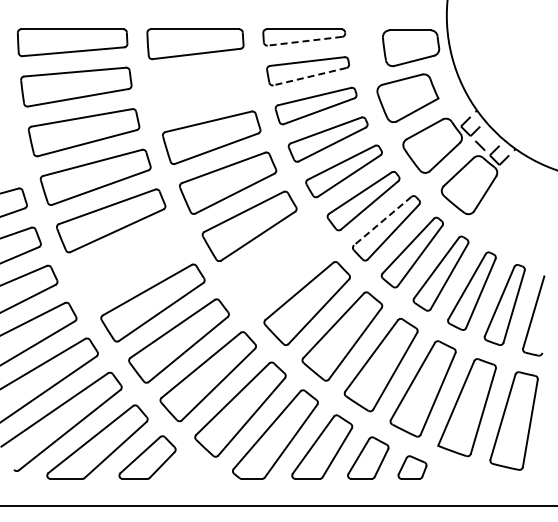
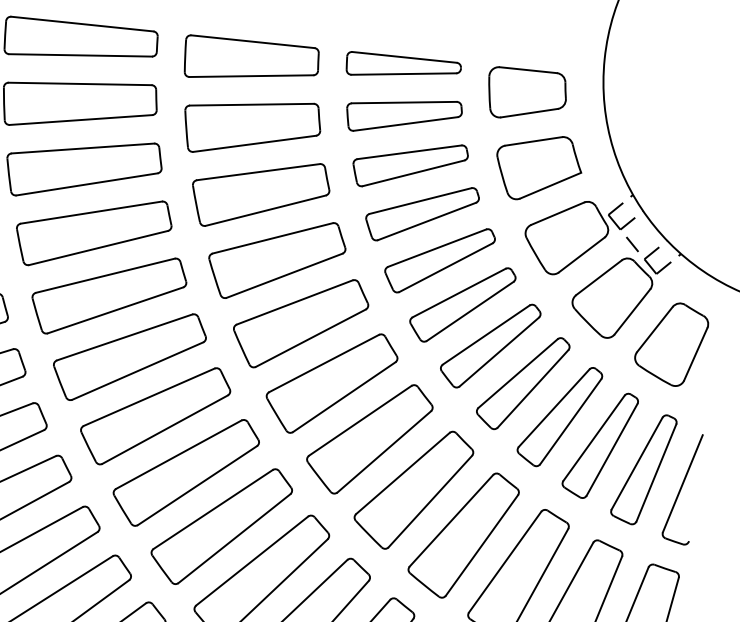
line: (304, 41) -> (403, 74), dashed -> solid
part: (411, 48) -> (527, 95), moved
line: (310, 76) -> (406, 123), dashed -> solid
part: (200, 90) -> (251, 127), added
part: (514, 213) -> (670, 343), added
line: (382, 221) -> (485, 335), dashed -> solid
part: (130, 262) -> (129, 356), added
part: (276, 266) -> (332, 382), added

